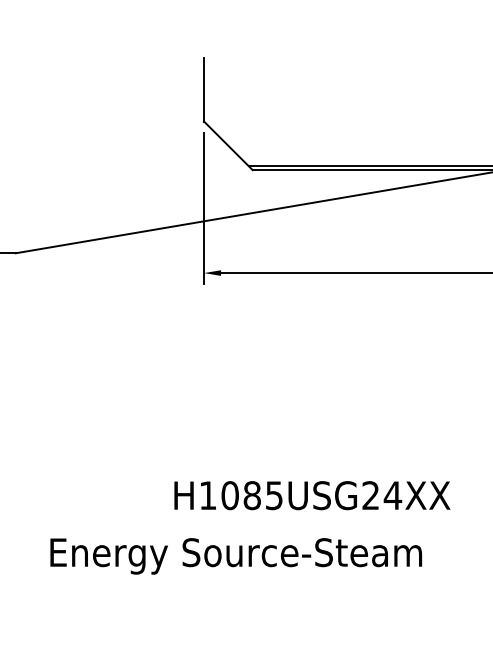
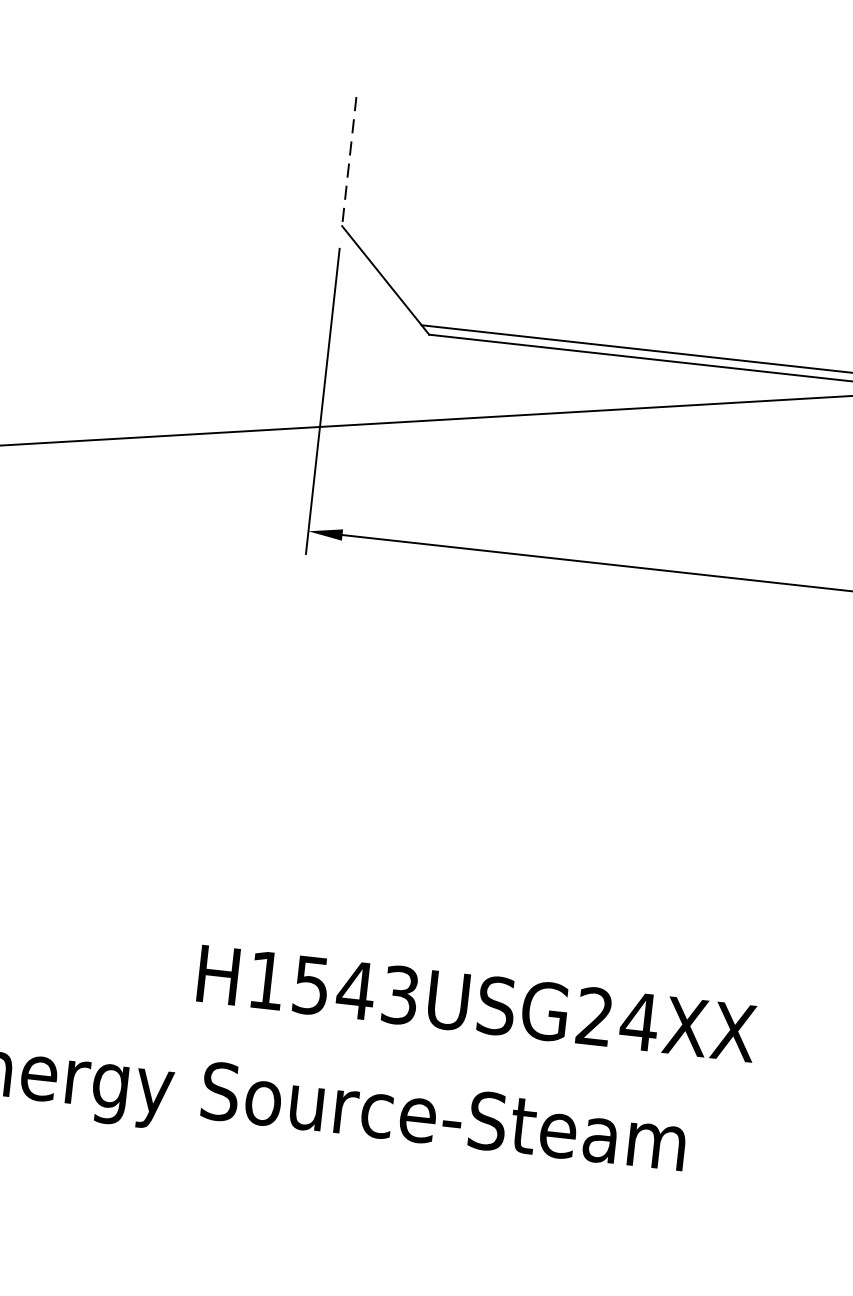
line: (204, 90) -> (349, 163), solid -> dashed
text: (251, 495) -> (354, 989), H1085USG24XX -> H1543USG24XX

